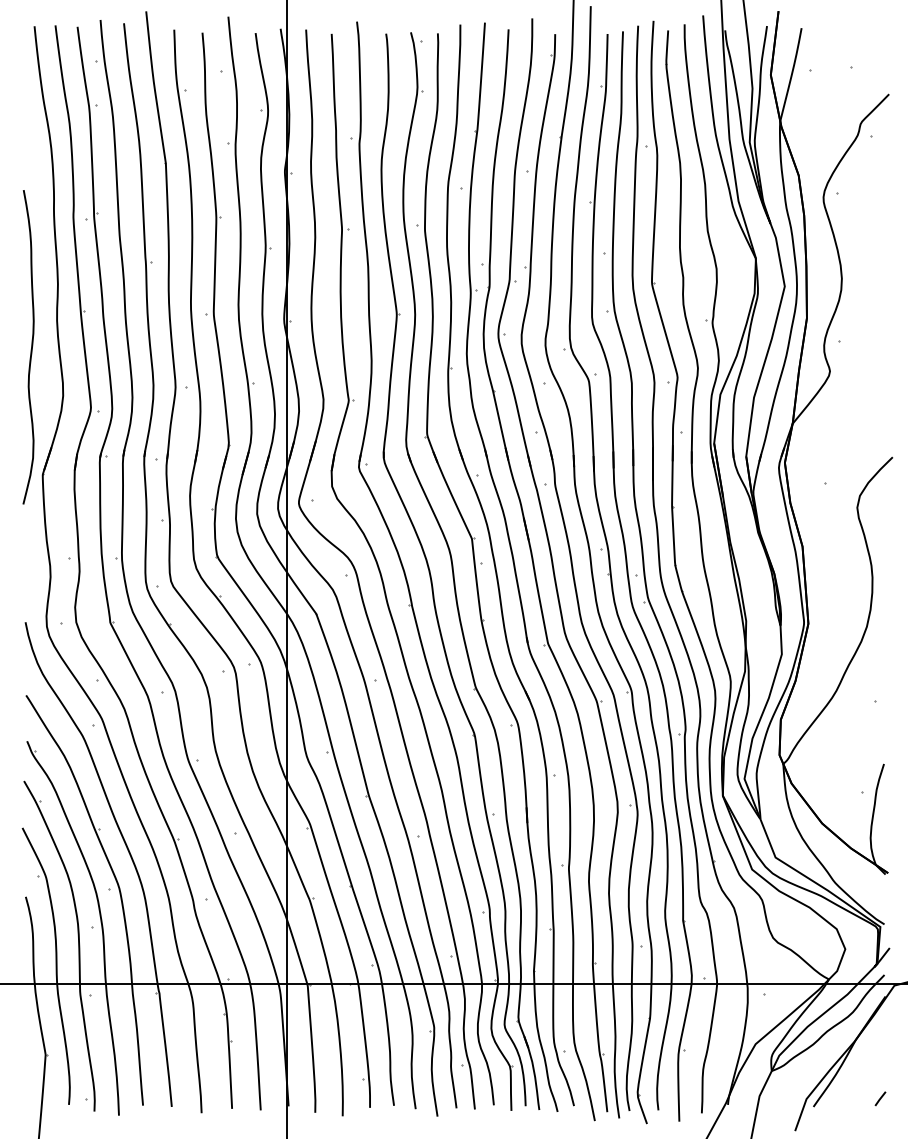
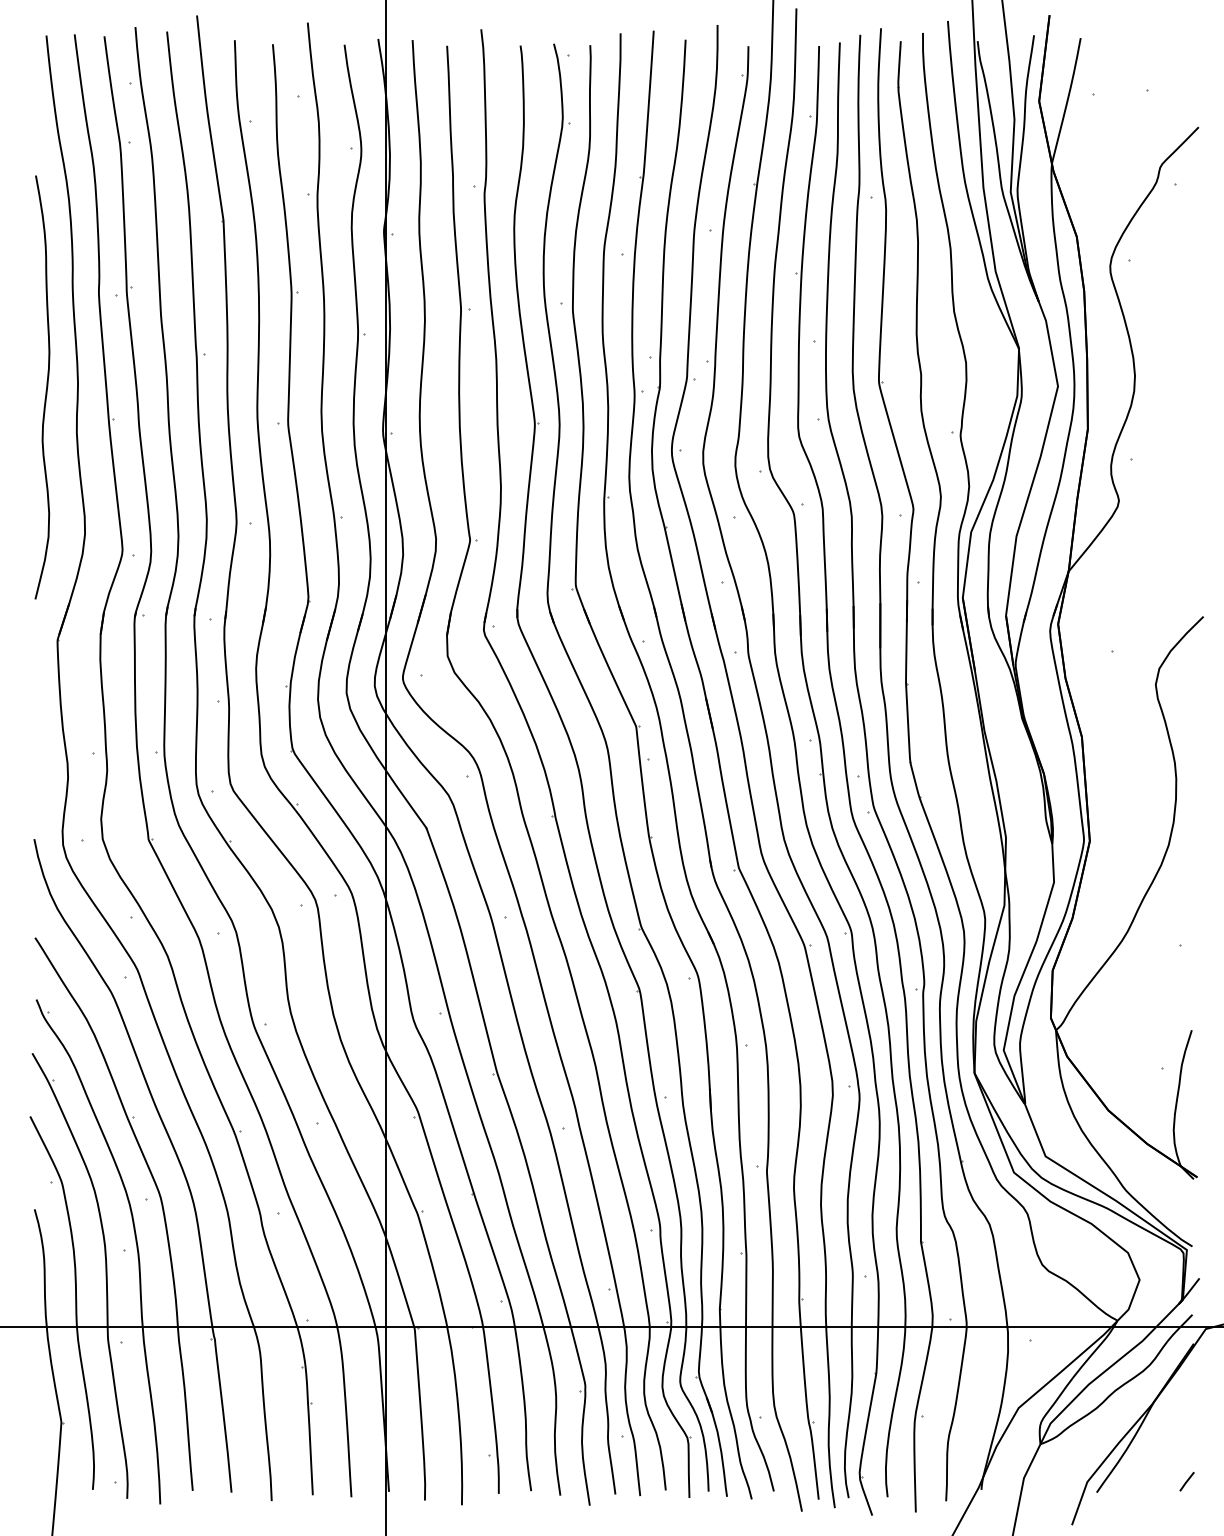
curve: (30, 349) -> (45, 390), moved

